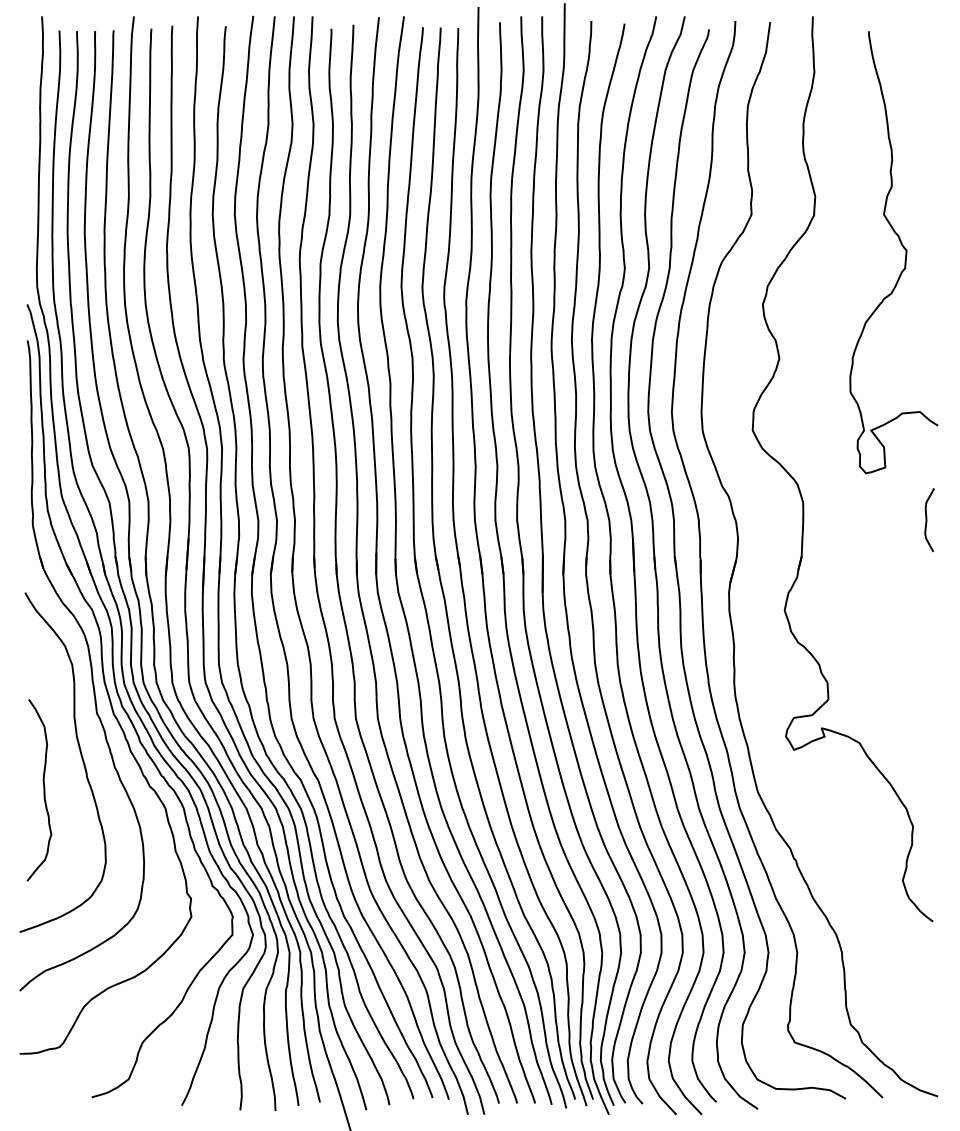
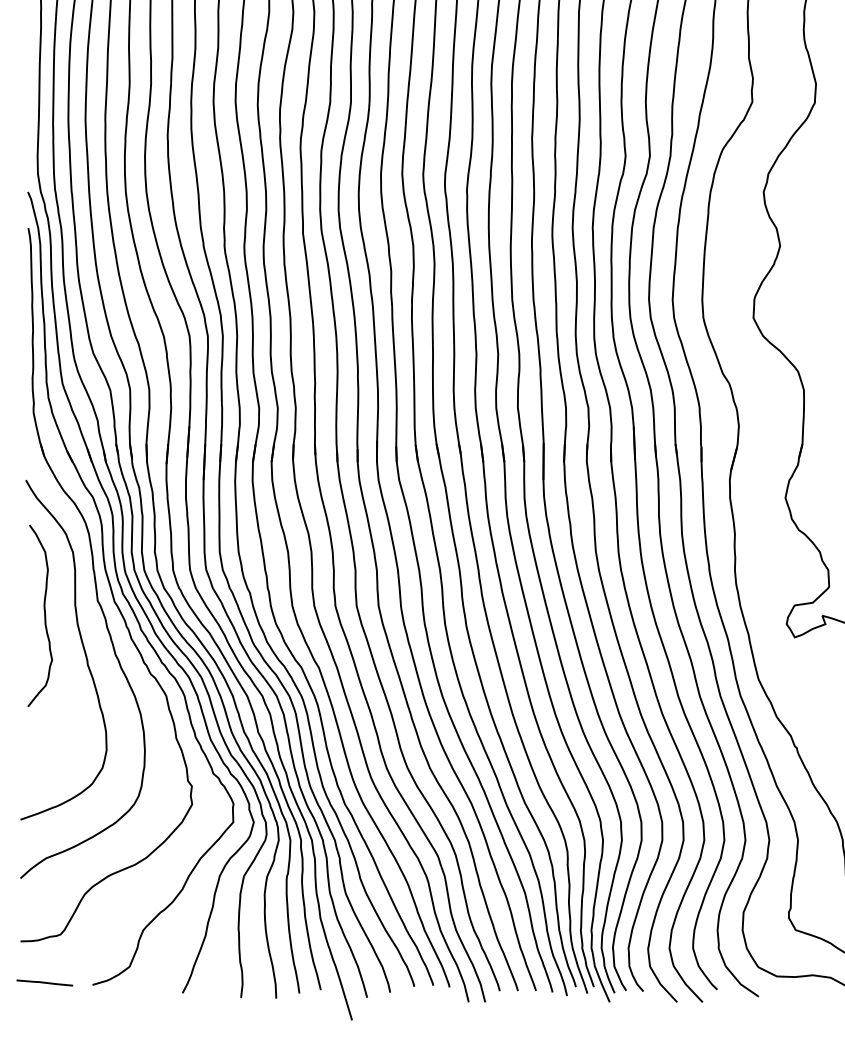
curve: (43, 790) -> (44, 616), moved
line: (43, 1095) -> (44, 983), added

